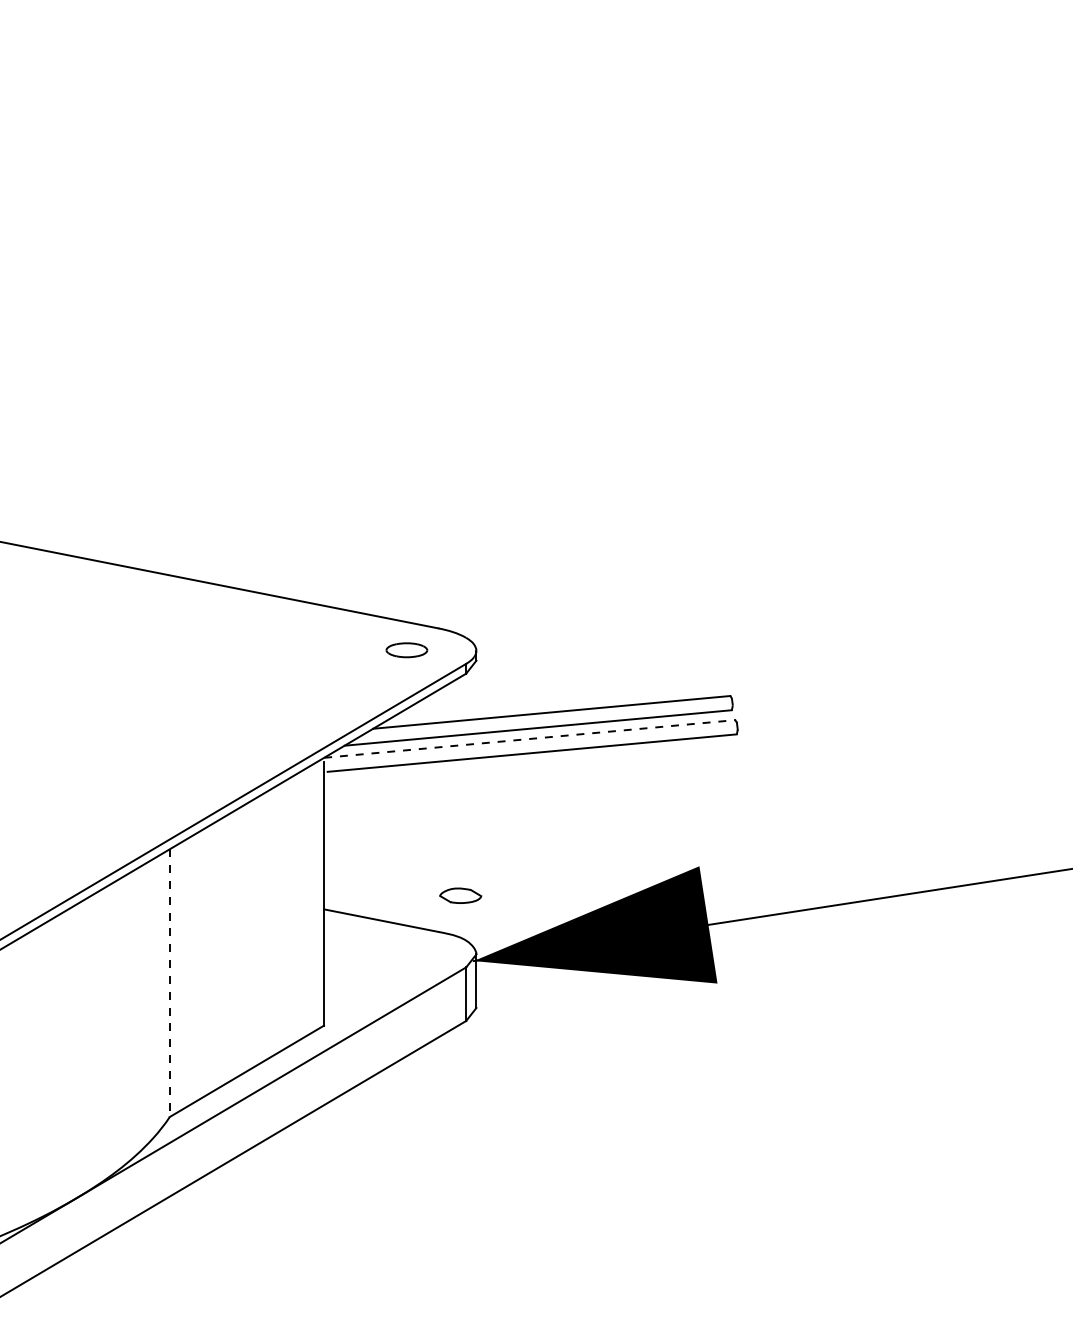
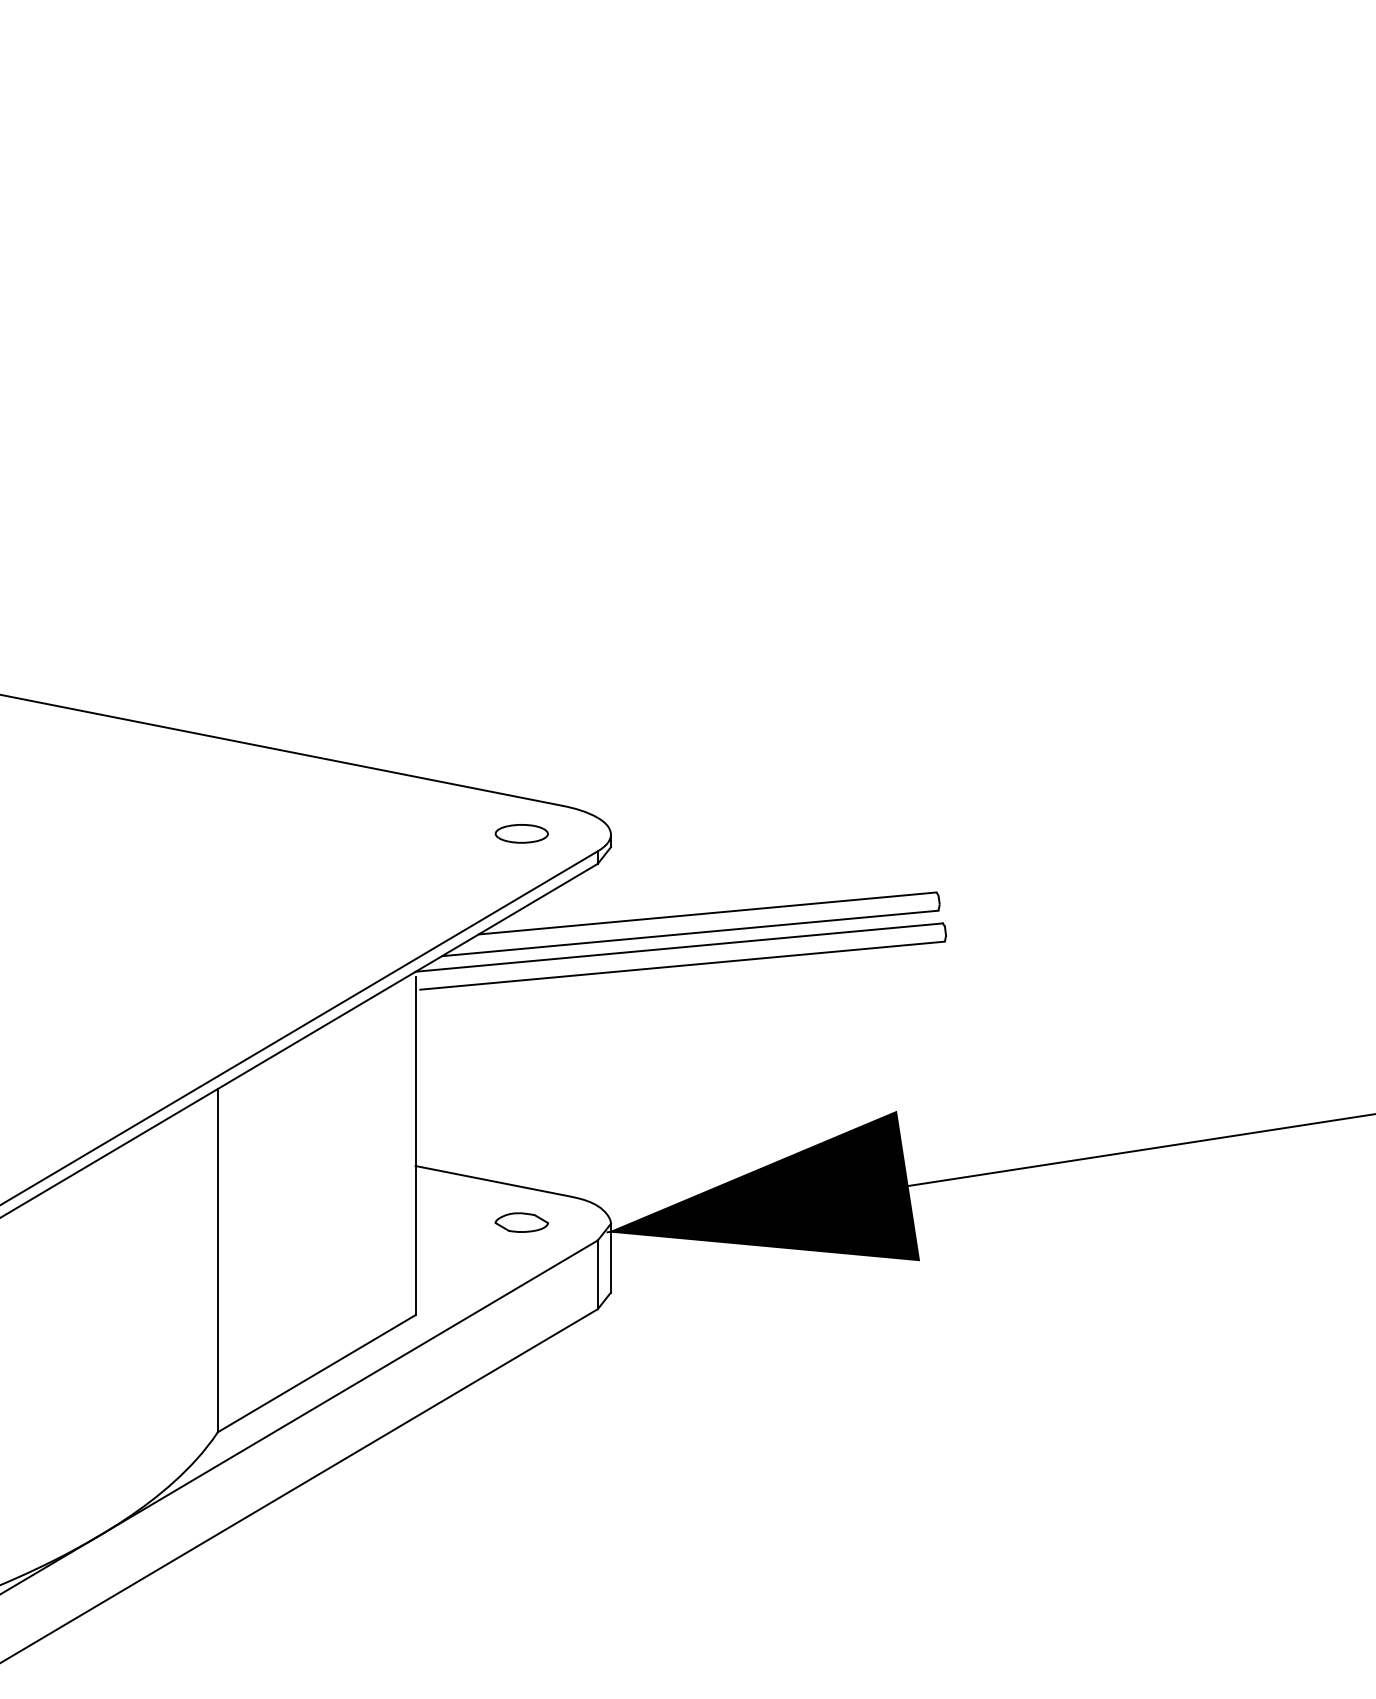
line: (529, 738) -> (679, 947), dashed -> solid
part: (460, 895) -> (521, 1222), moved
line: (169, 983) -> (217, 1260), dashed -> solid

